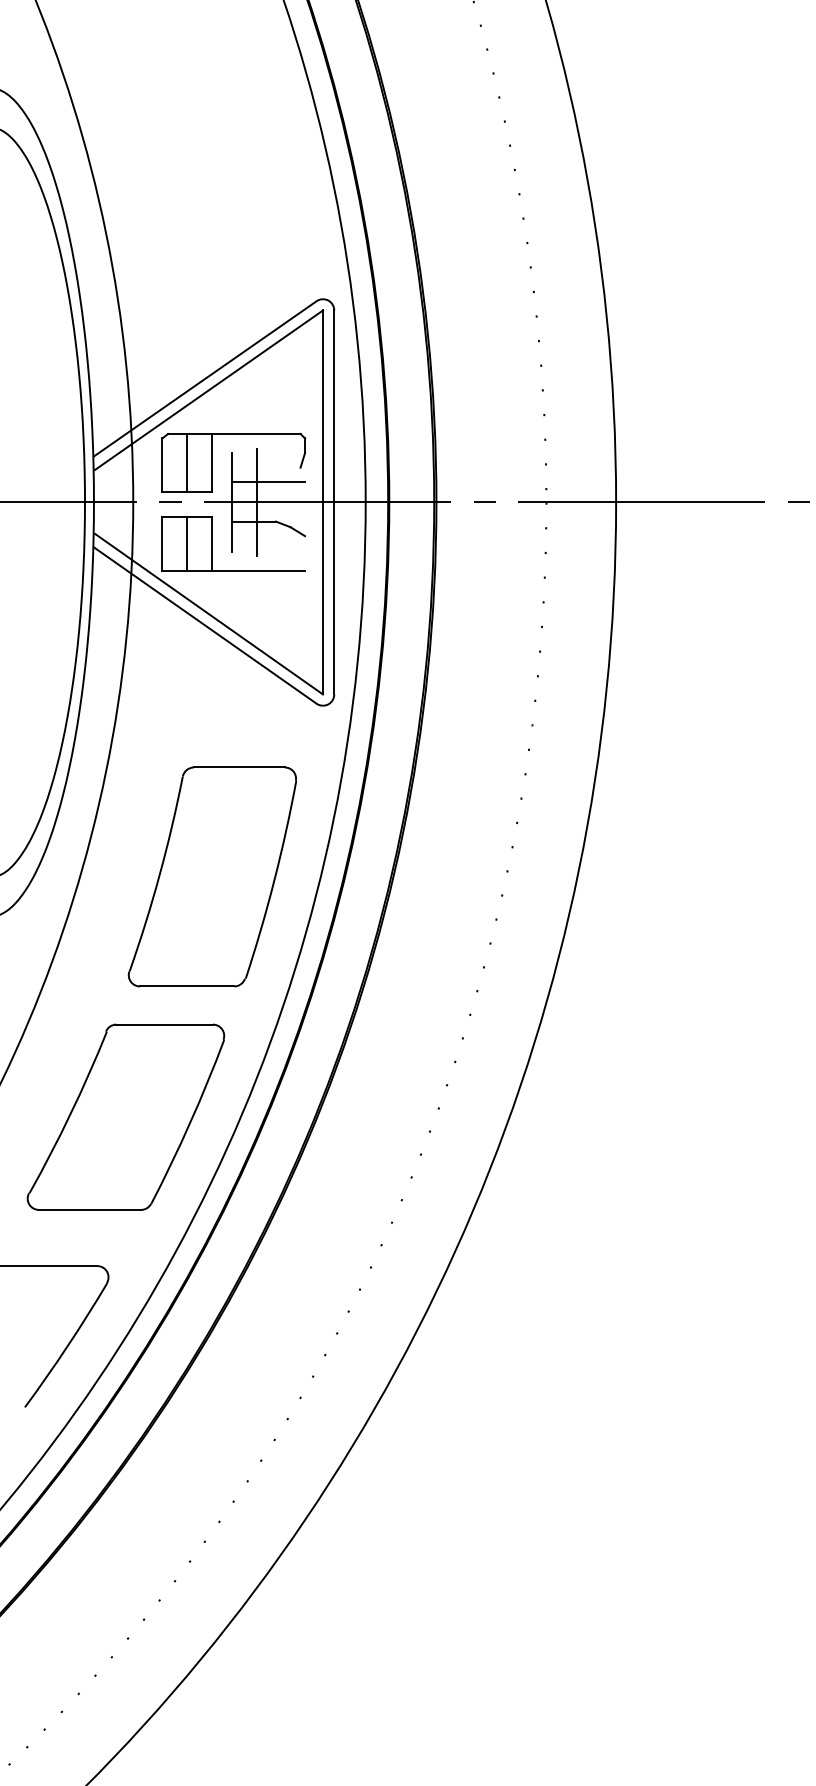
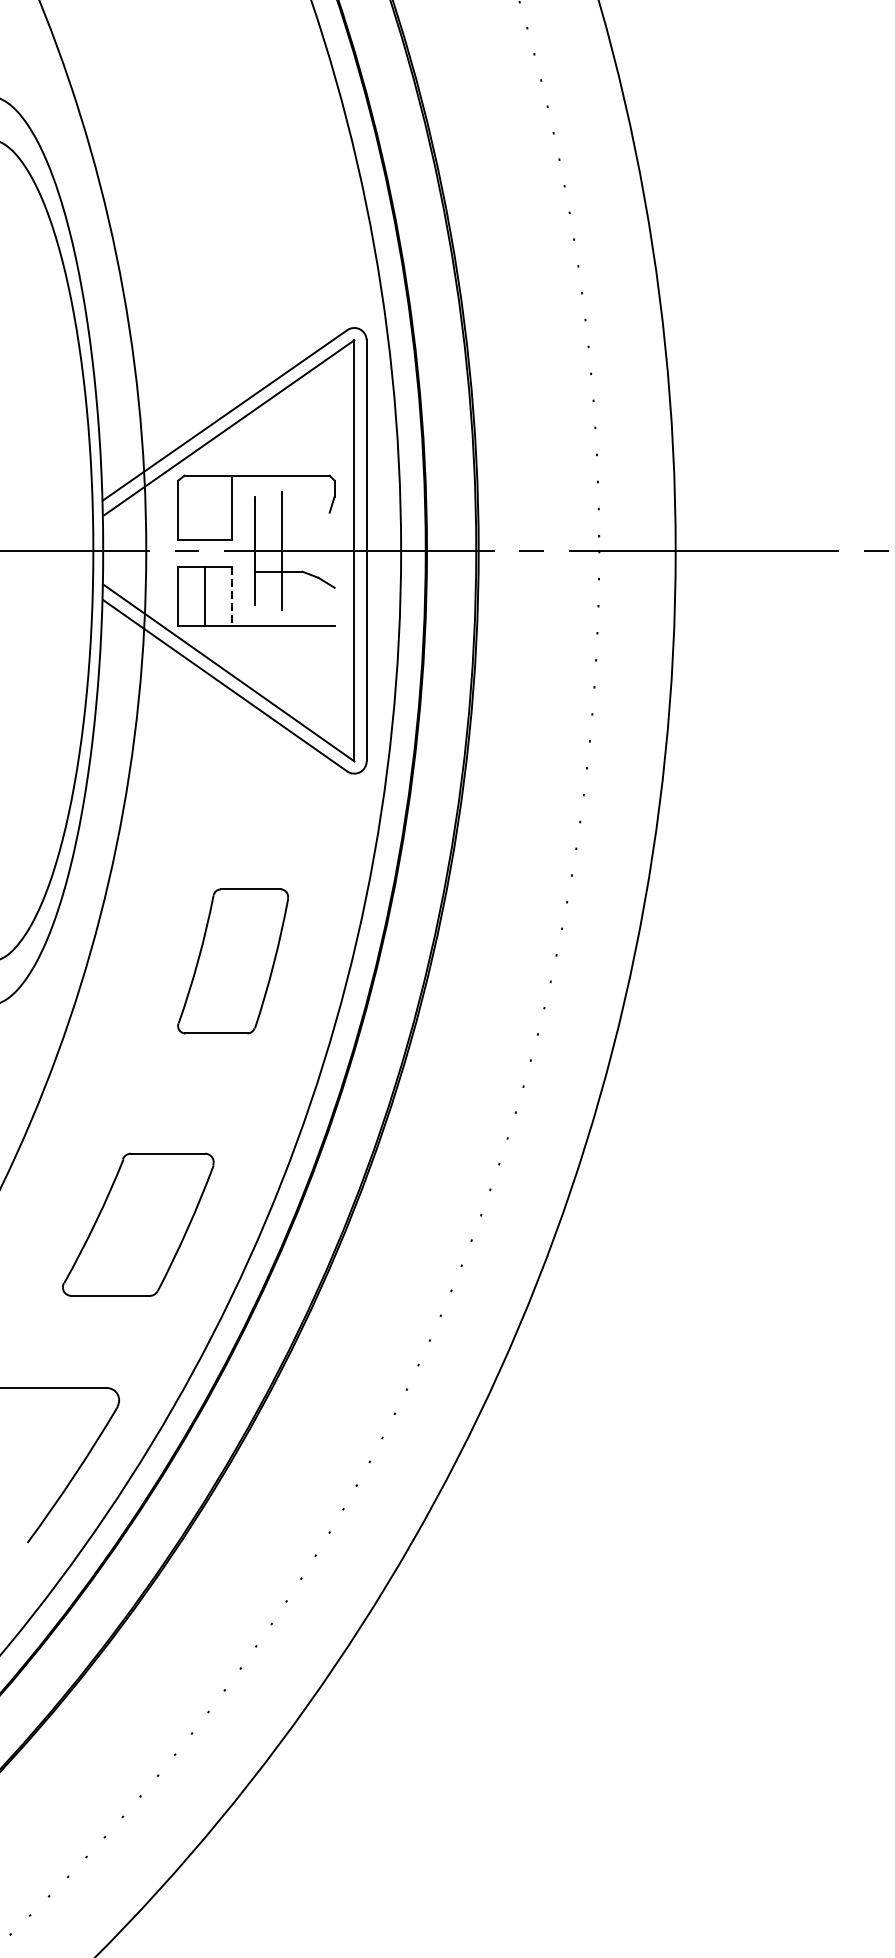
line: (187, 462) -> (205, 506), removed
line: (268, 482) -> (294, 528), removed
line: (211, 544) -> (232, 596), solid -> dashed
part: (212, 876) -> (233, 960), size x0.6
part: (125, 1116) -> (137, 1224), size x0.7

